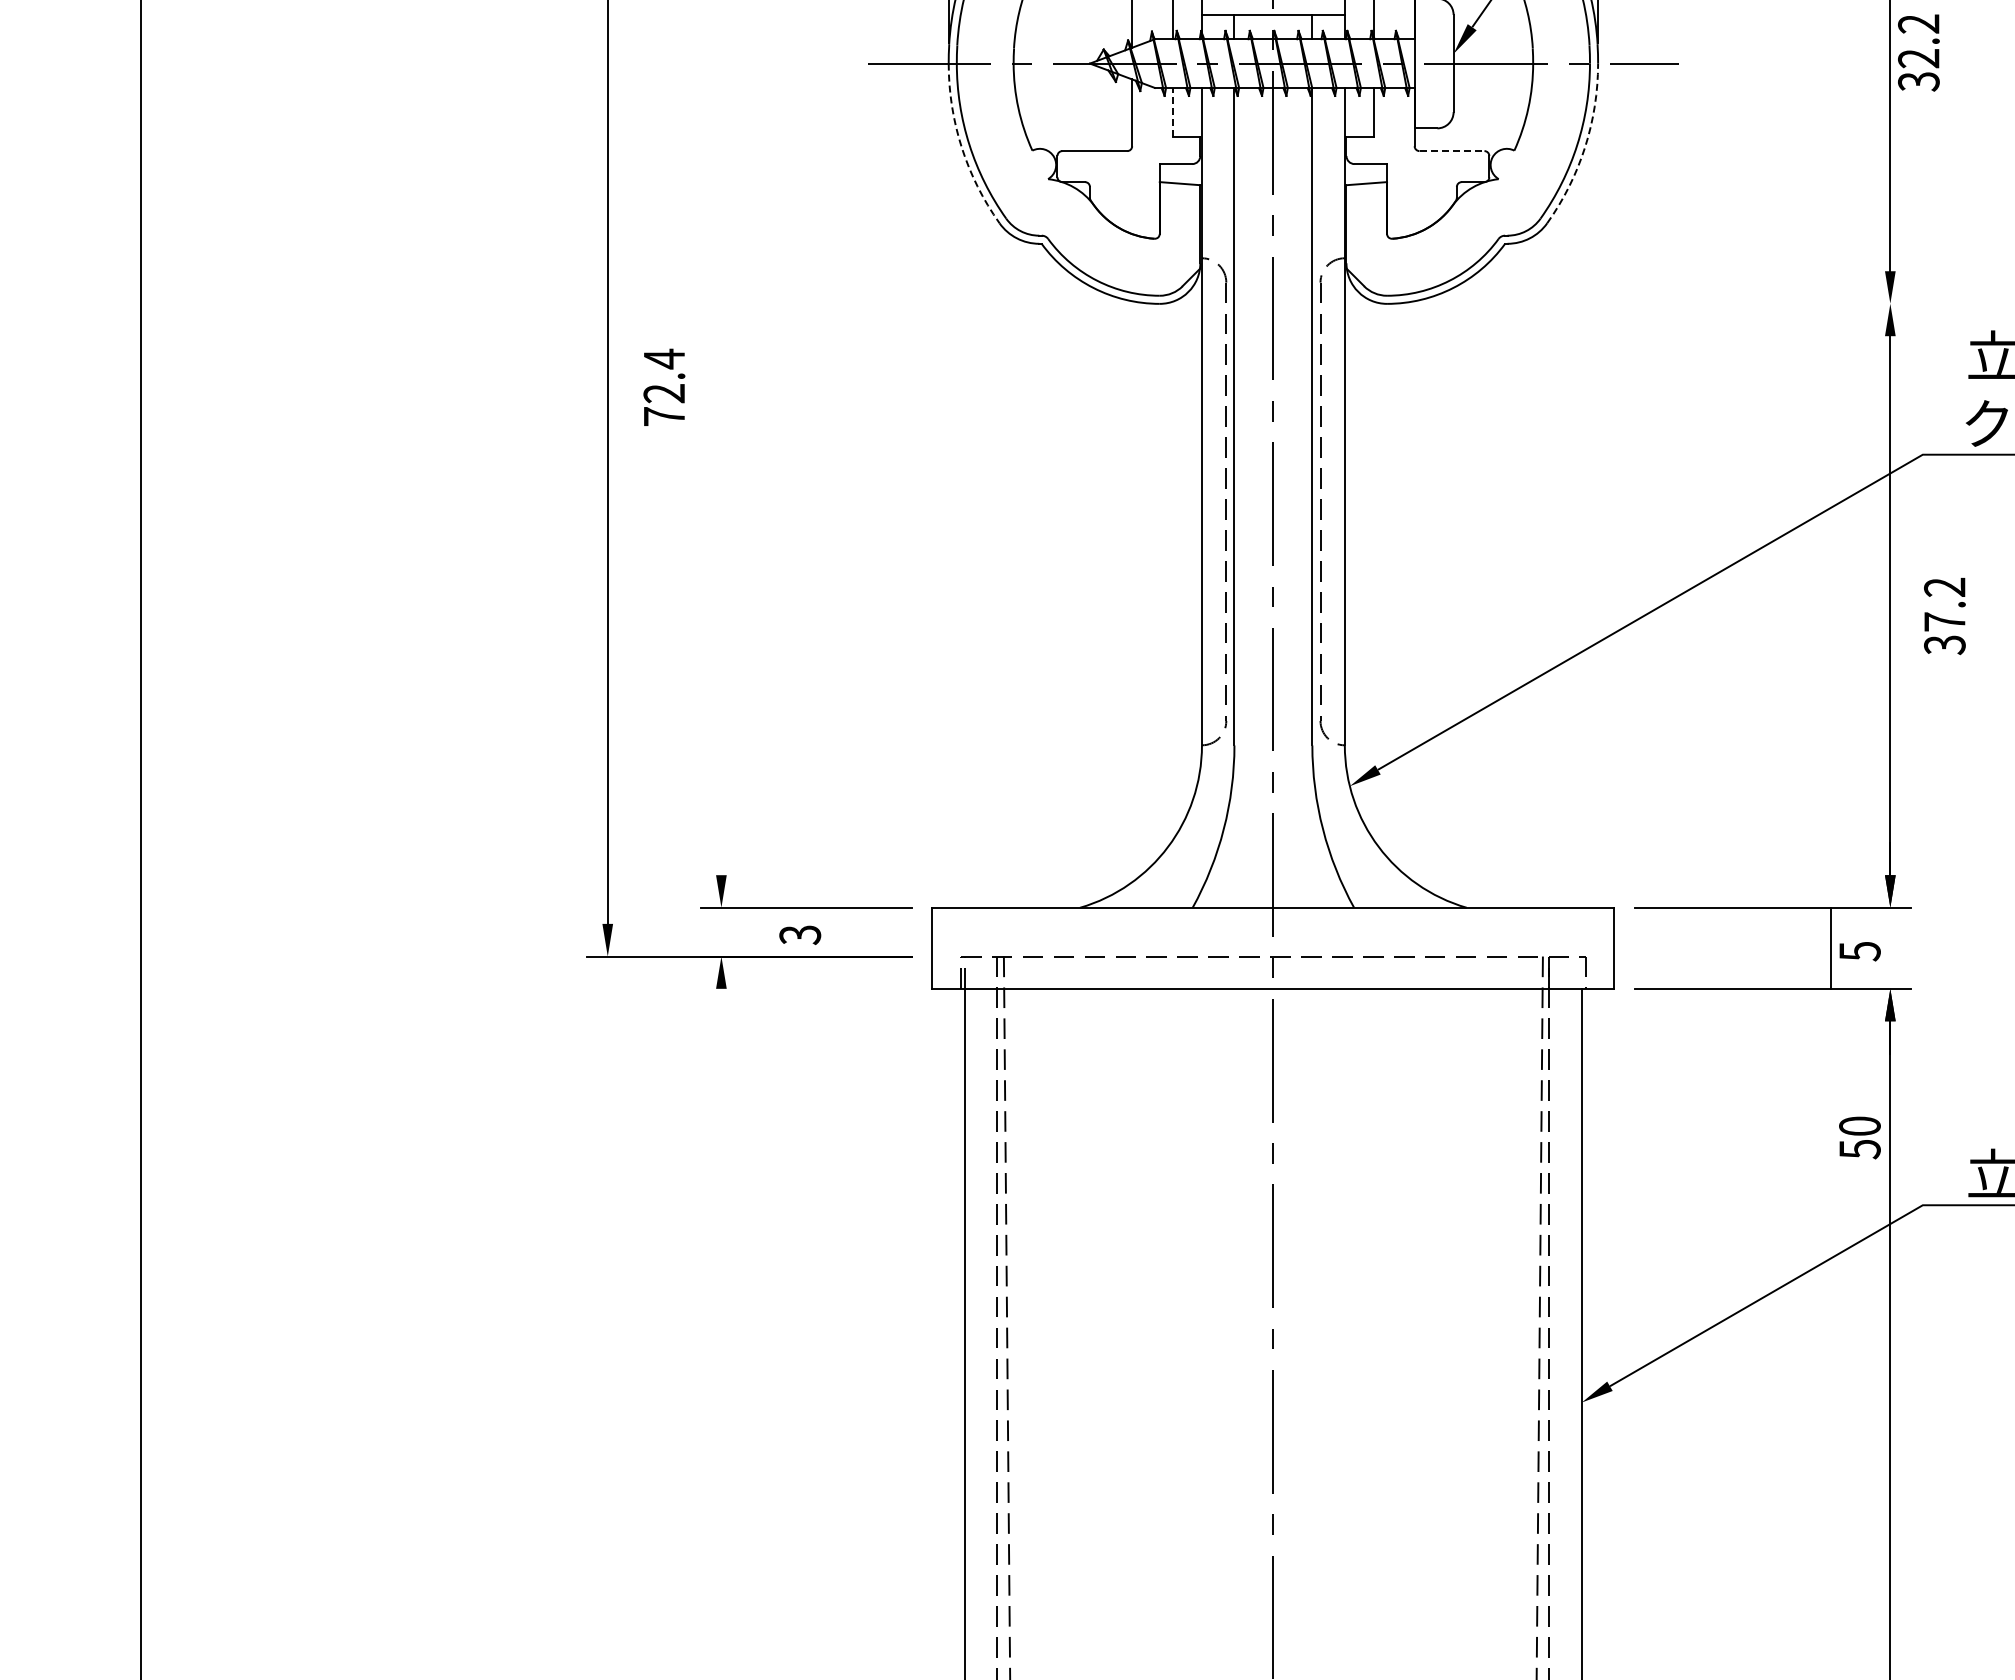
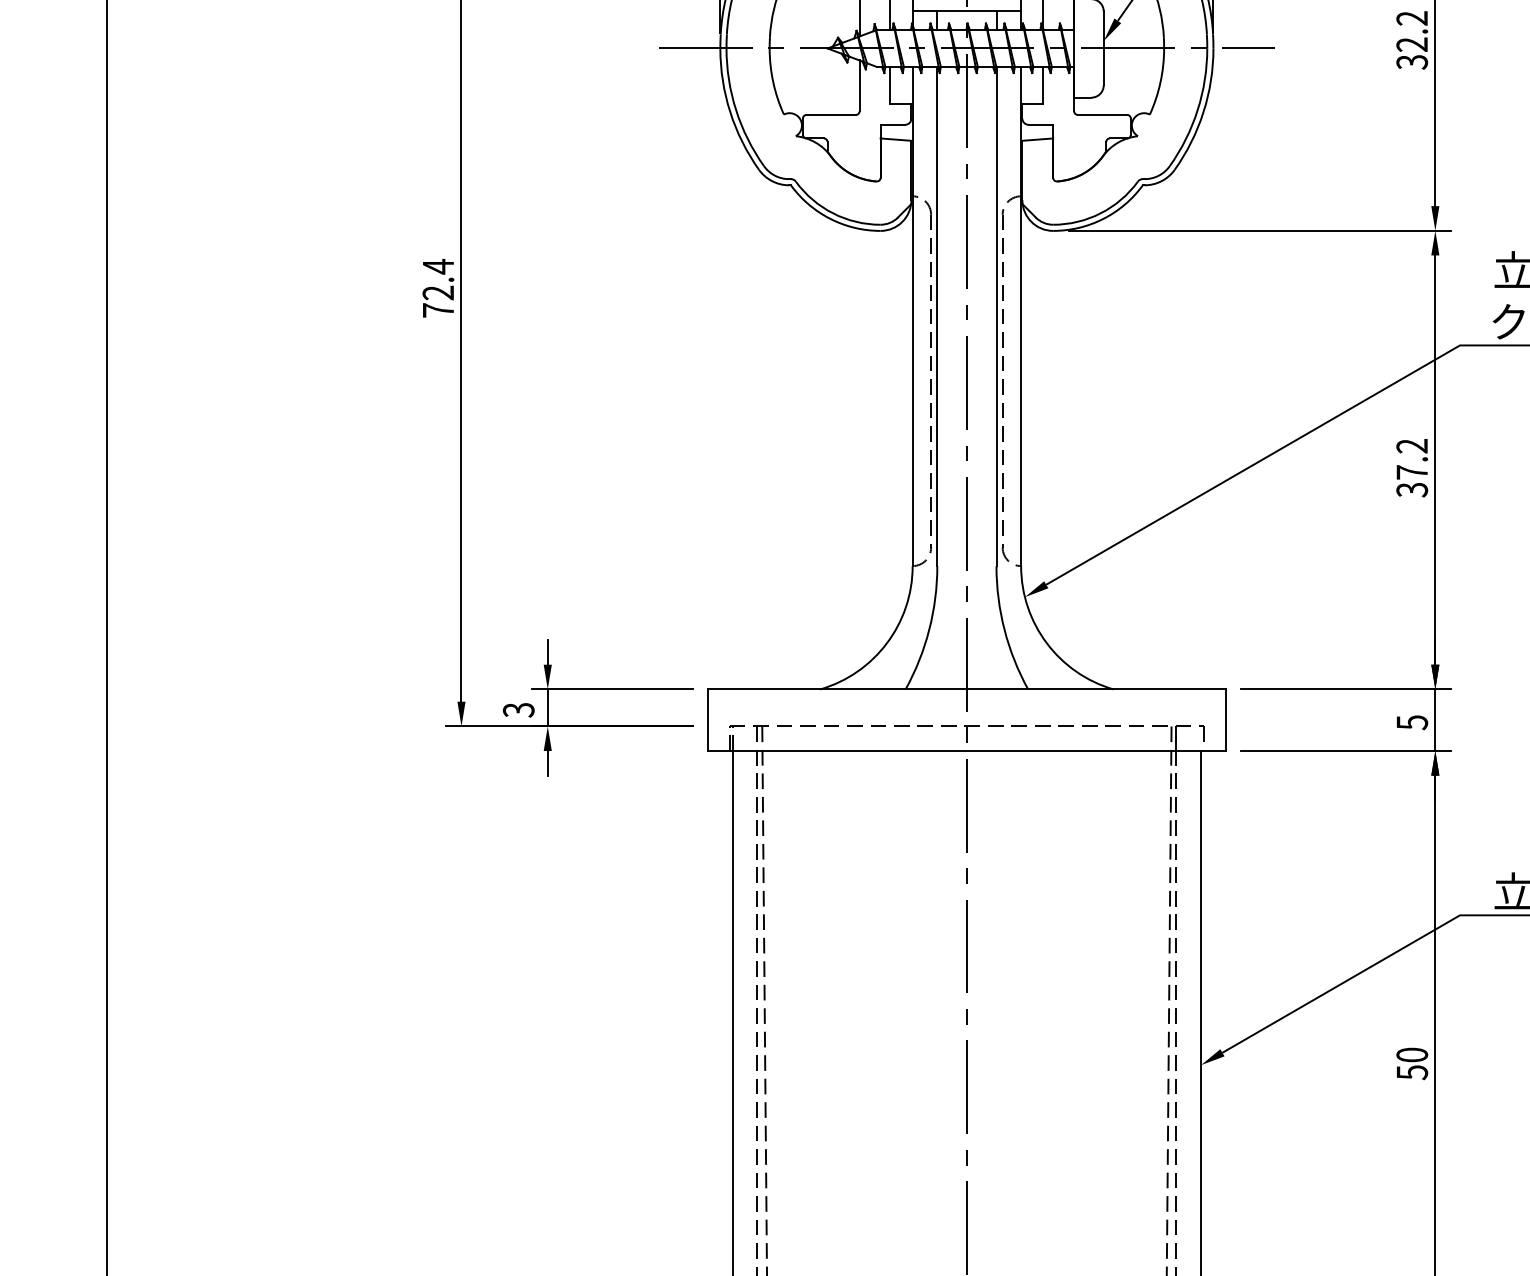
text: (1918, 52) -> (1411, 40), moved
line: (1172, 111) -> (890, 84), dashed -> solid
arc: (961, 147) -> (730, 112), dashed -> solid
arc: (1585, 147) -> (1203, 112), dashed -> solid
line: (1452, 151) -> (1102, 115), dashed -> solid
line: (1658, 303) -> (1259, 230), added
text: (664, 386) -> (438, 287), moved
text: (1944, 616) -> (1411, 468), moved
line: (721, 858) -> (547, 652), added
line: (721, 931) -> (547, 707), added
text: (800, 934) -> (518, 709), moved
line: (1831, 947) -> (1435, 719), moved
line: (721, 1004) -> (547, 762), added
text: (1859, 1137) -> (1411, 1063), moved

